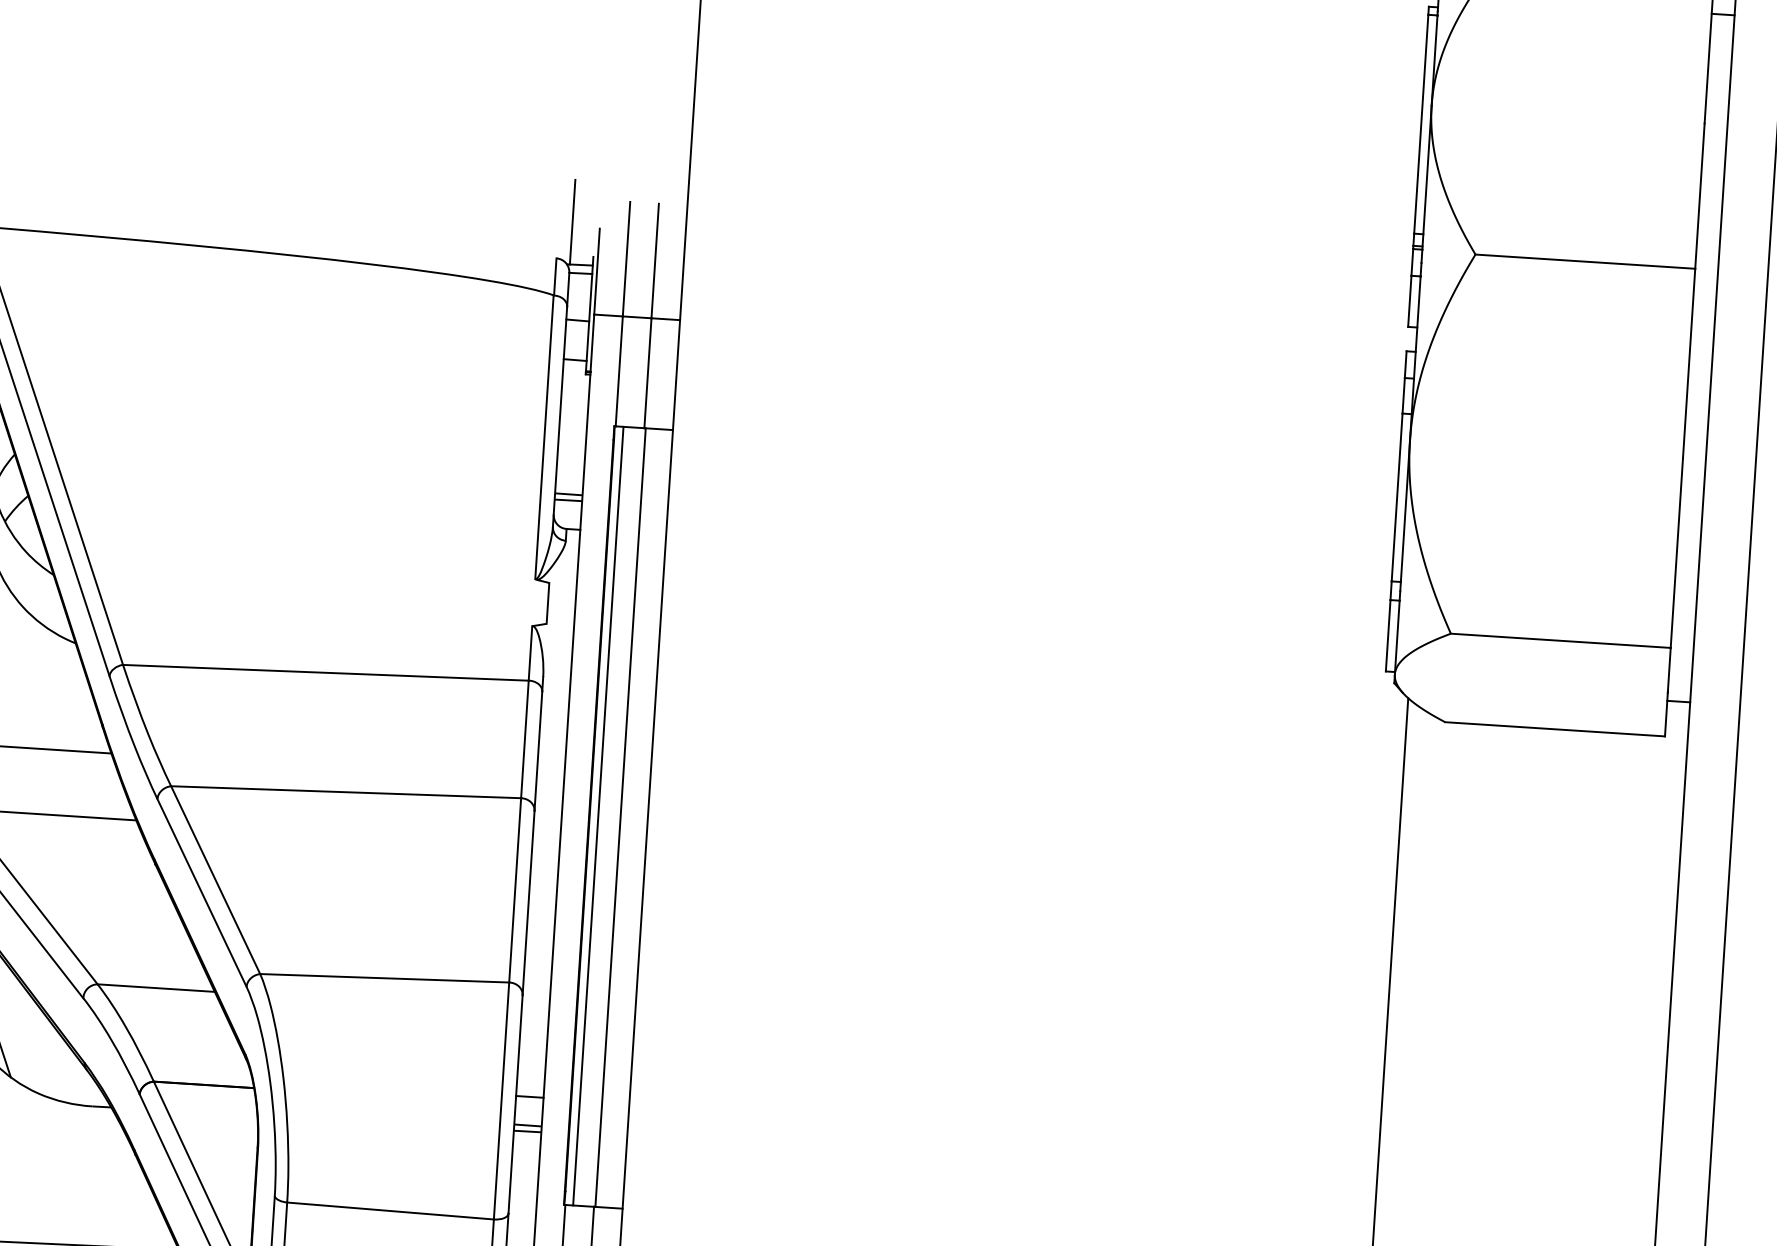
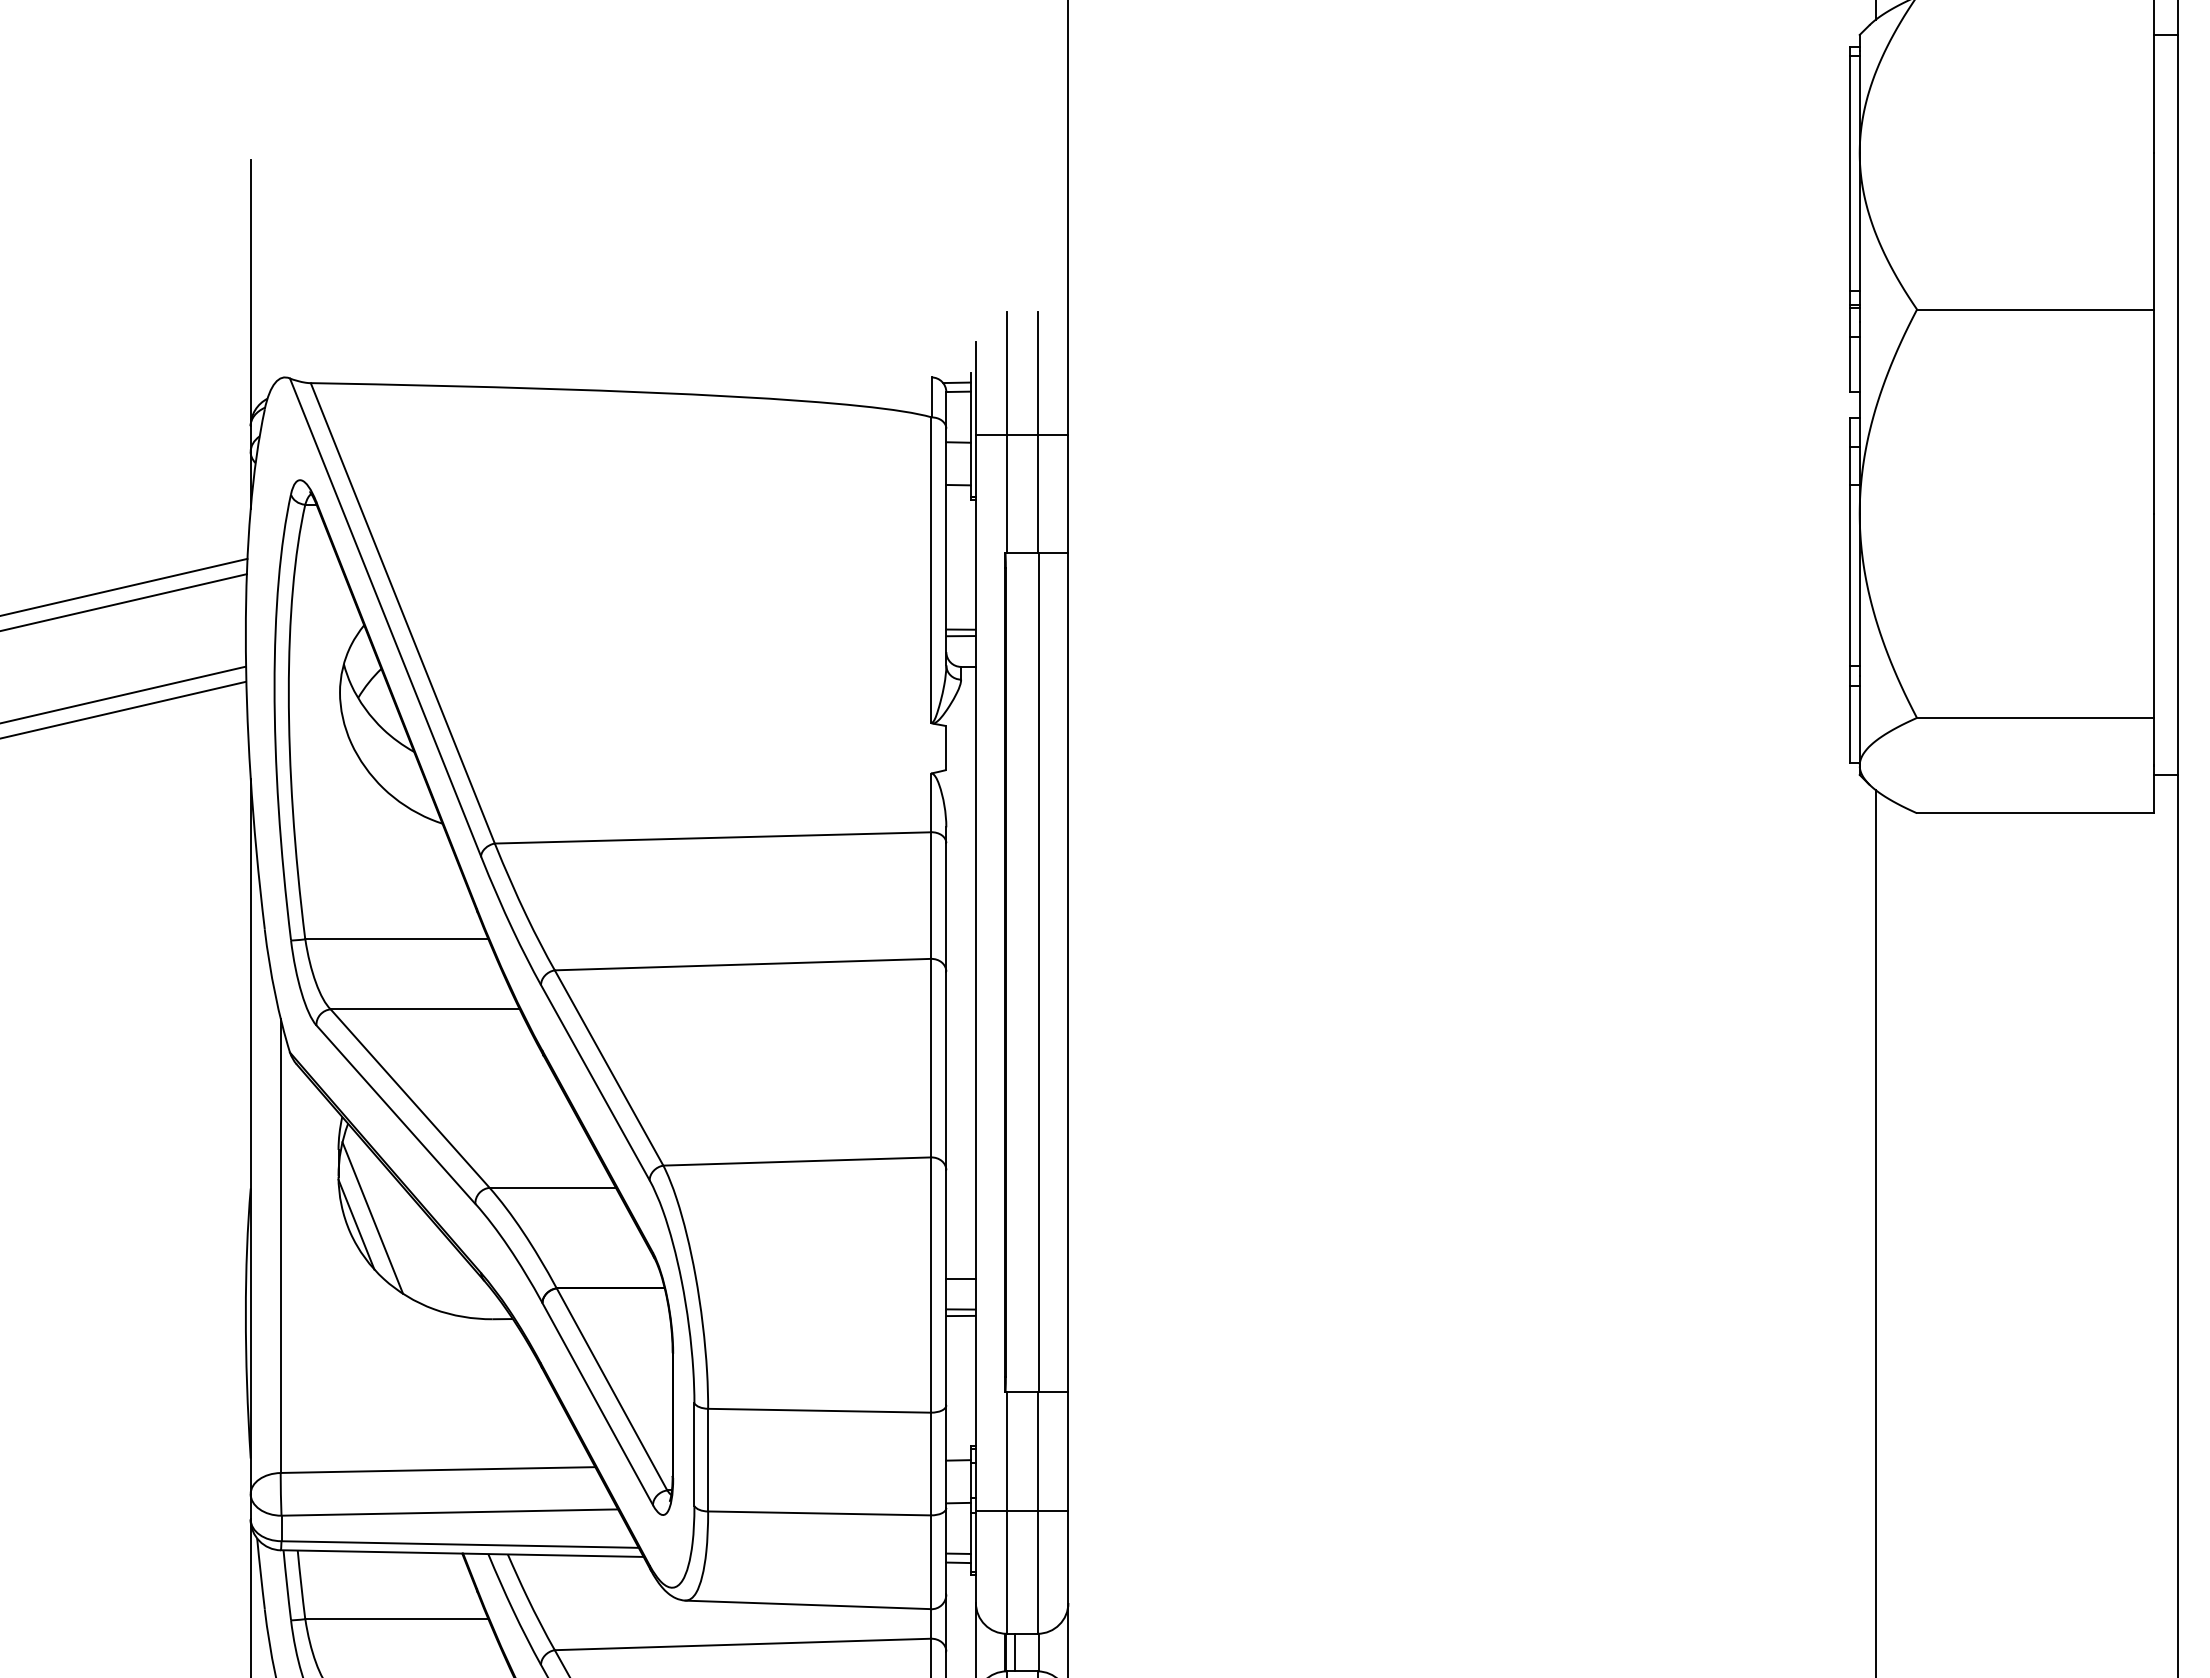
line: (572, 222) -> (946, 337), removed
line: (598, 815) -> (1015, 972), removed

